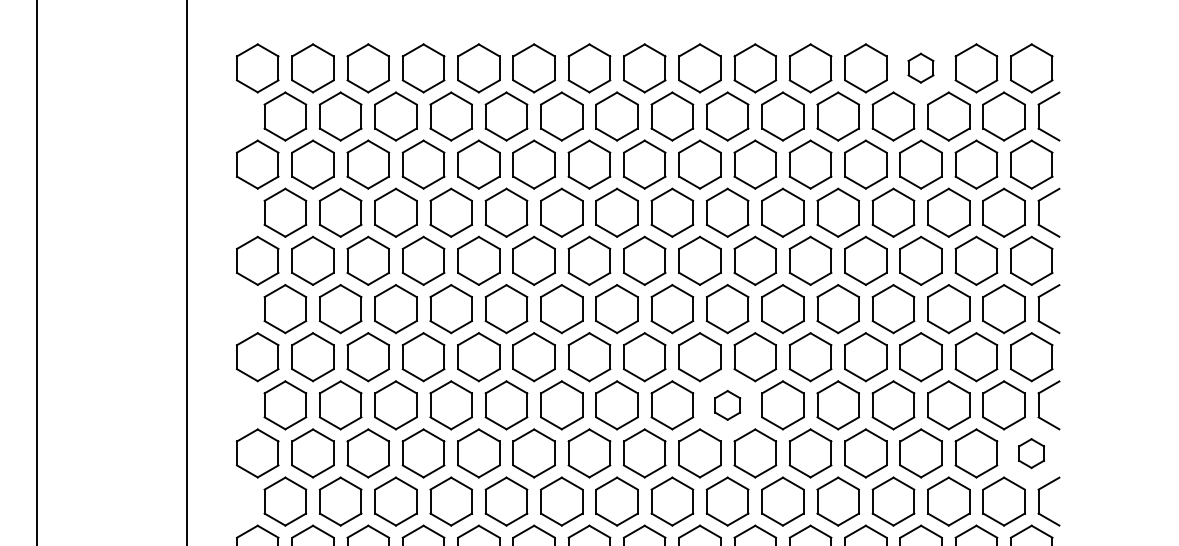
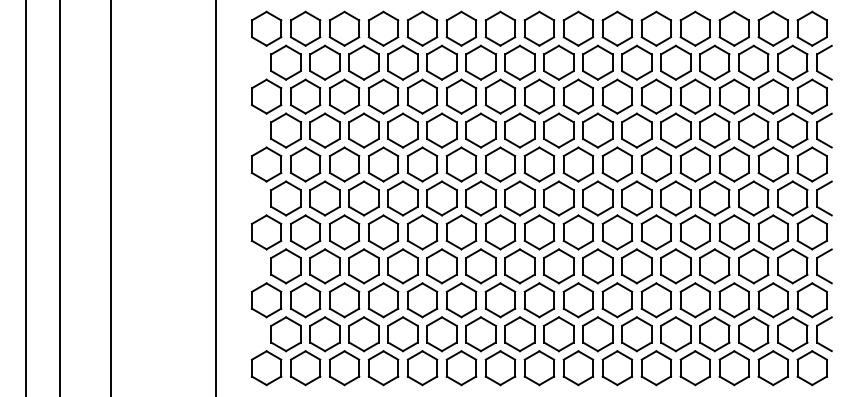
part: (919, 67) -> (733, 28), size x1.67
part: (727, 405) -> (597, 266), size x1.67
part: (1030, 453) -> (811, 300), size x1.67

